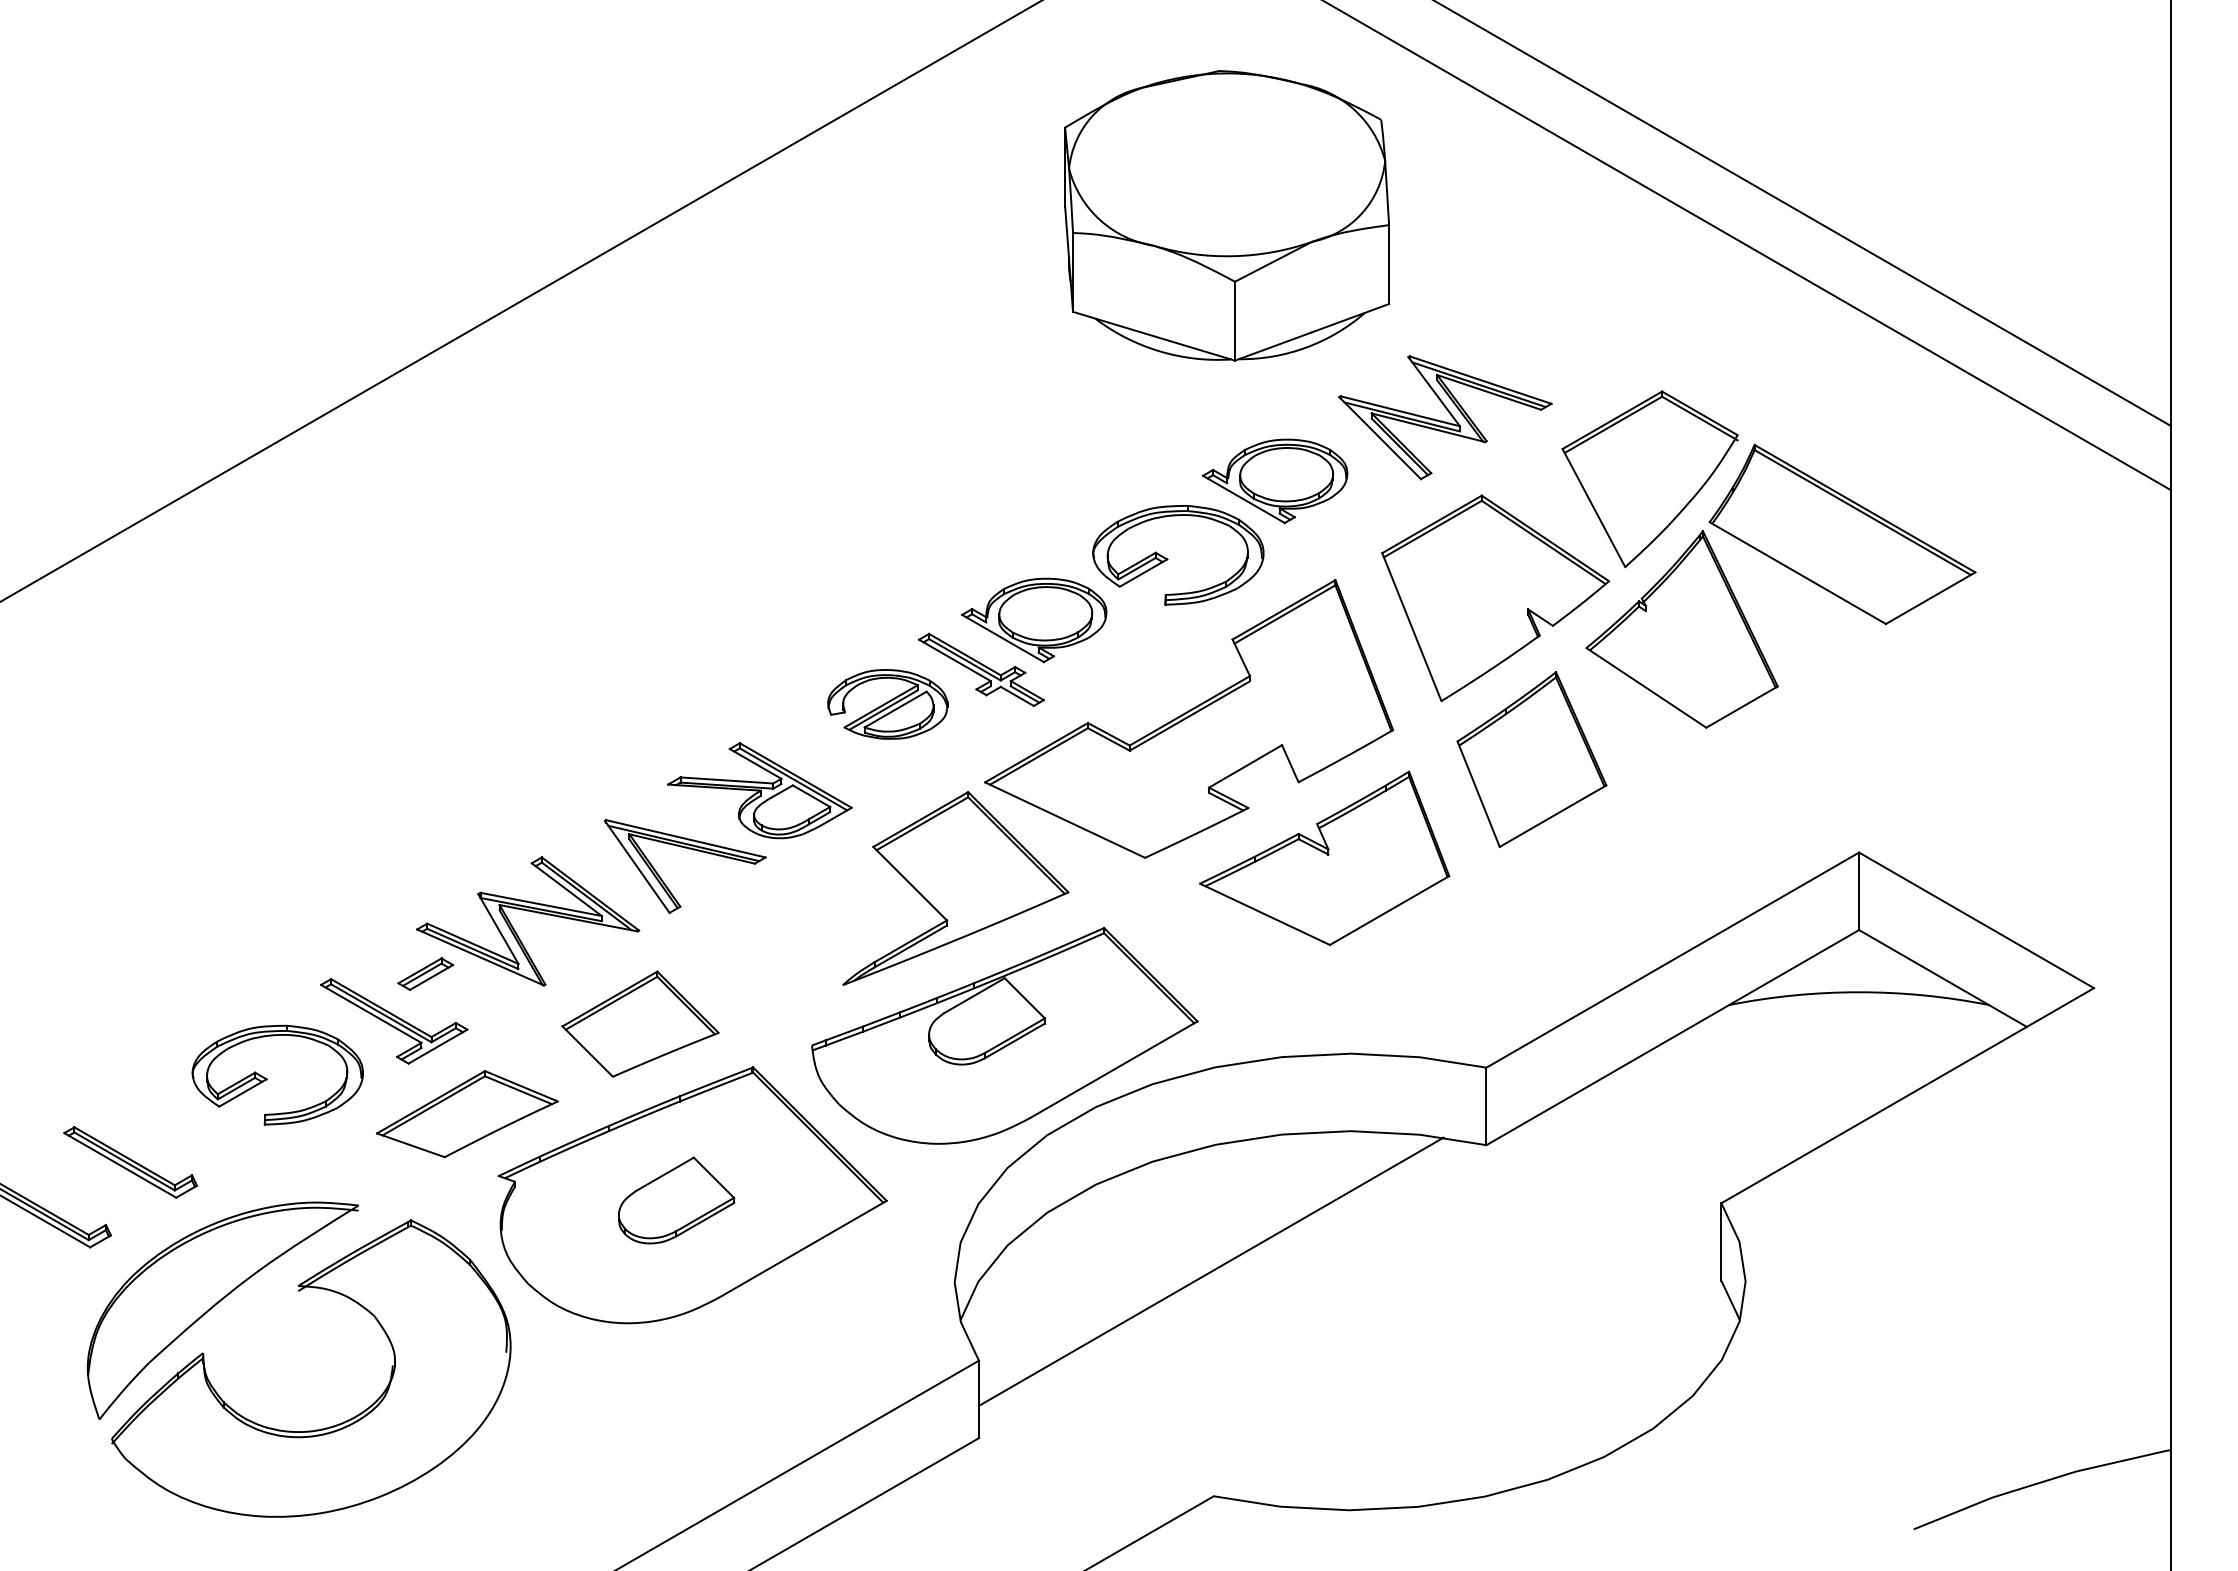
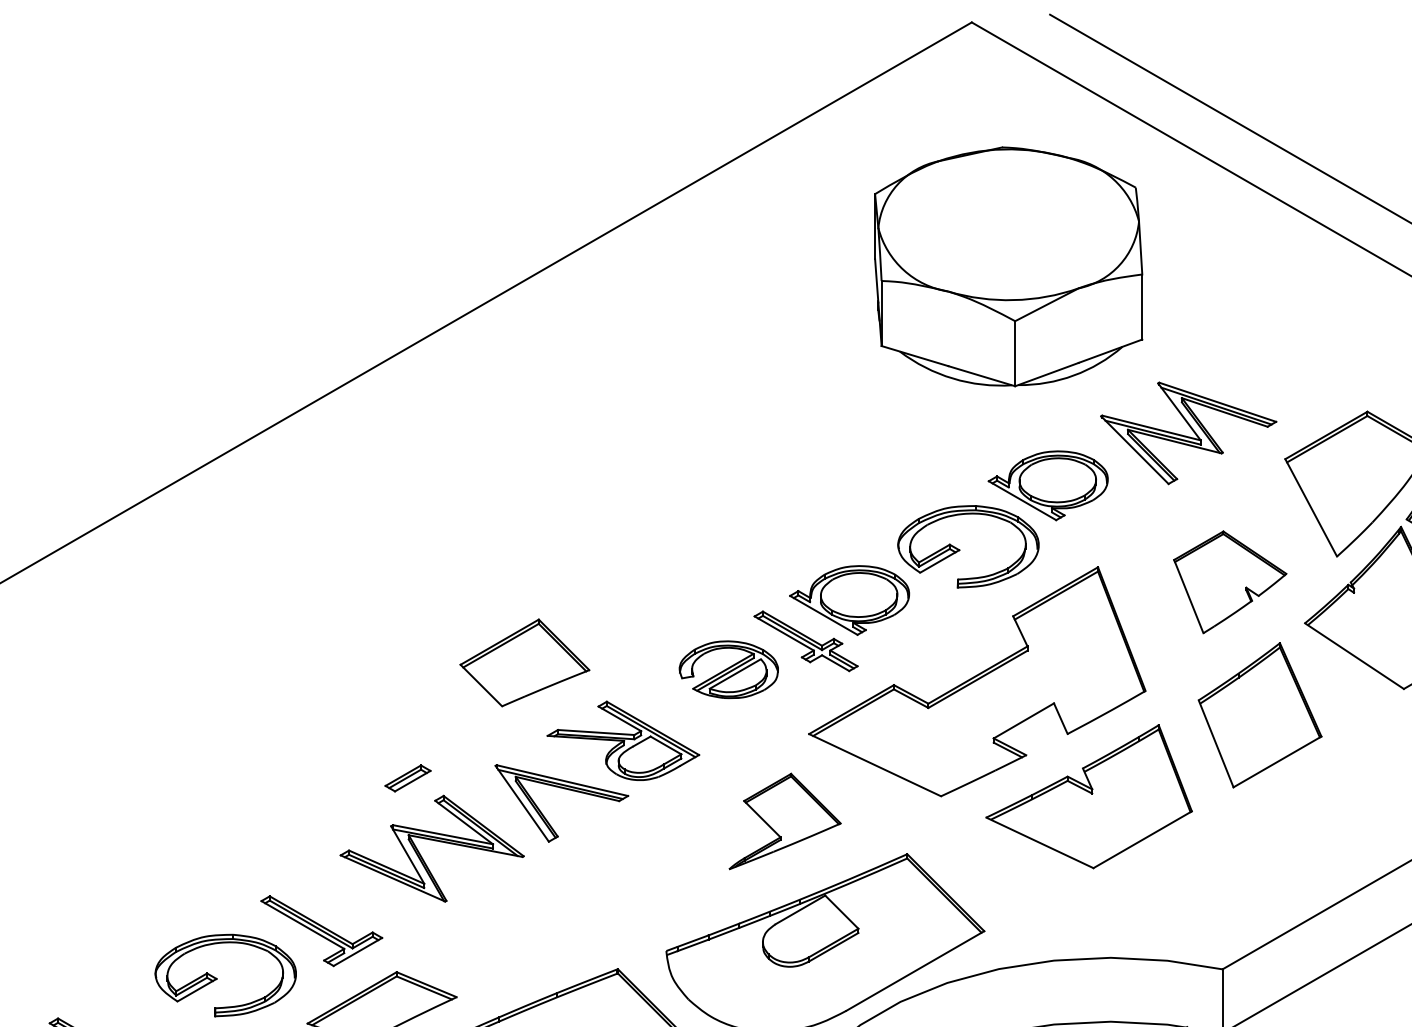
part: (1495, 598) -> (1230, 582), size x0.6
part: (955, 888) -> (784, 821), size x0.6
part: (425, 973) -> (407, 777), moved
part: (640, 1023) -> (524, 662), moved

